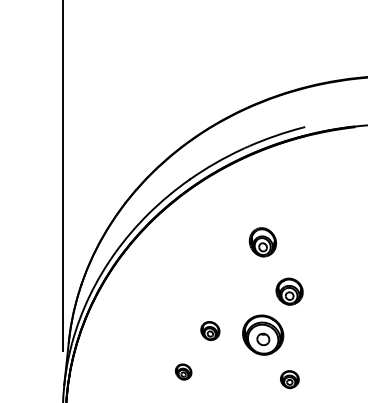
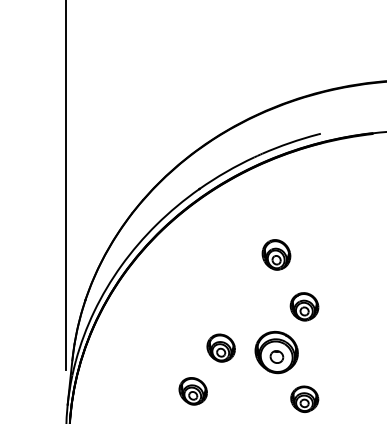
part: (210, 330) -> (221, 347), size x1.43
part: (183, 371) -> (192, 390), size x1.67
part: (289, 379) -> (304, 399), size x1.43

